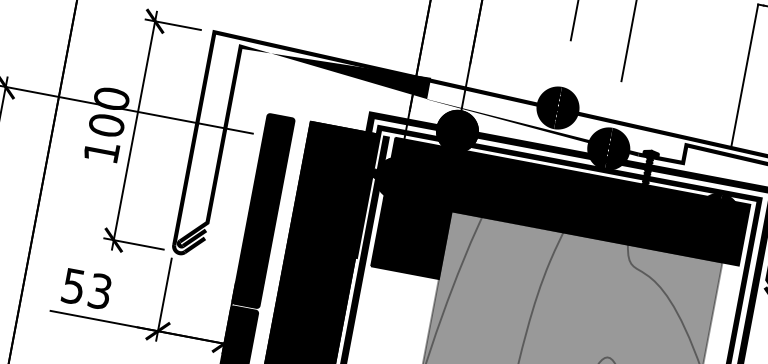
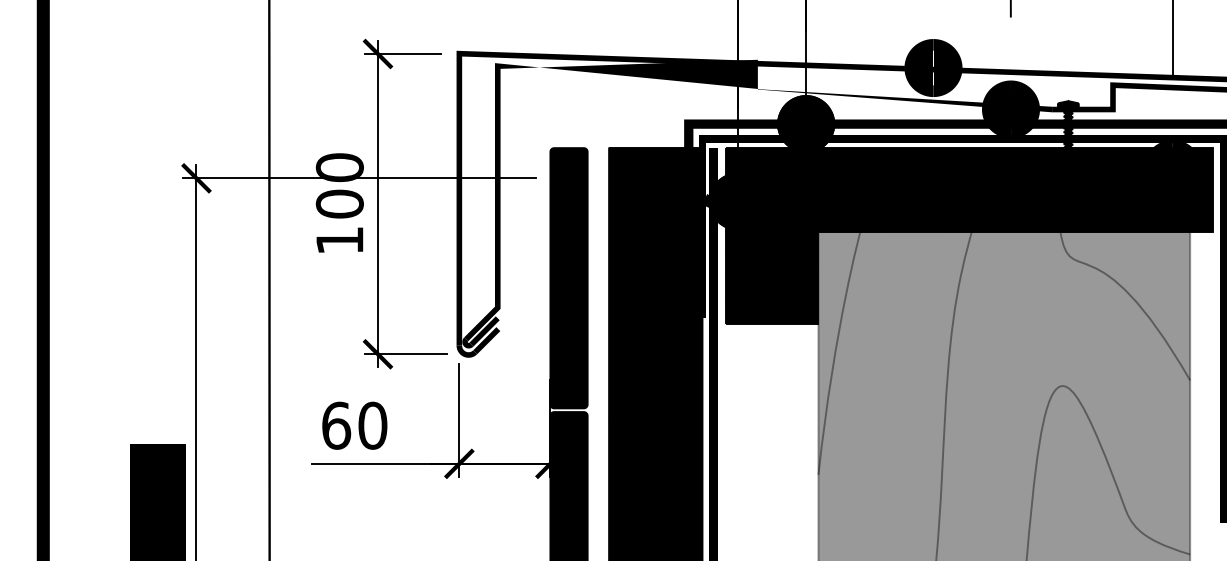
text: (86, 288) -> (354, 425), 53 -> 60

